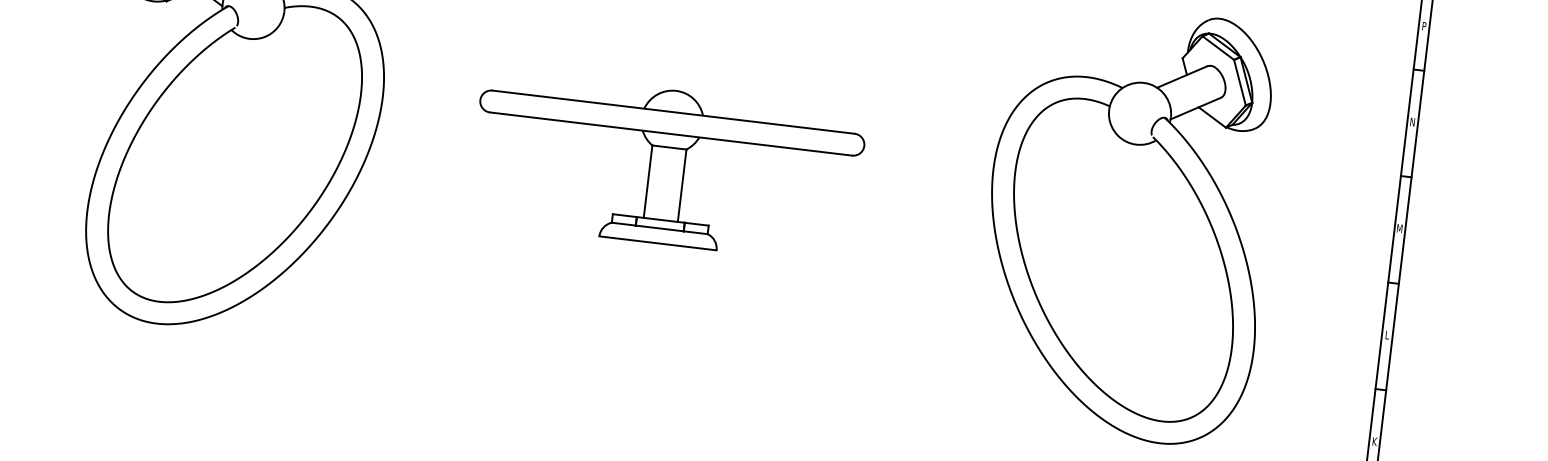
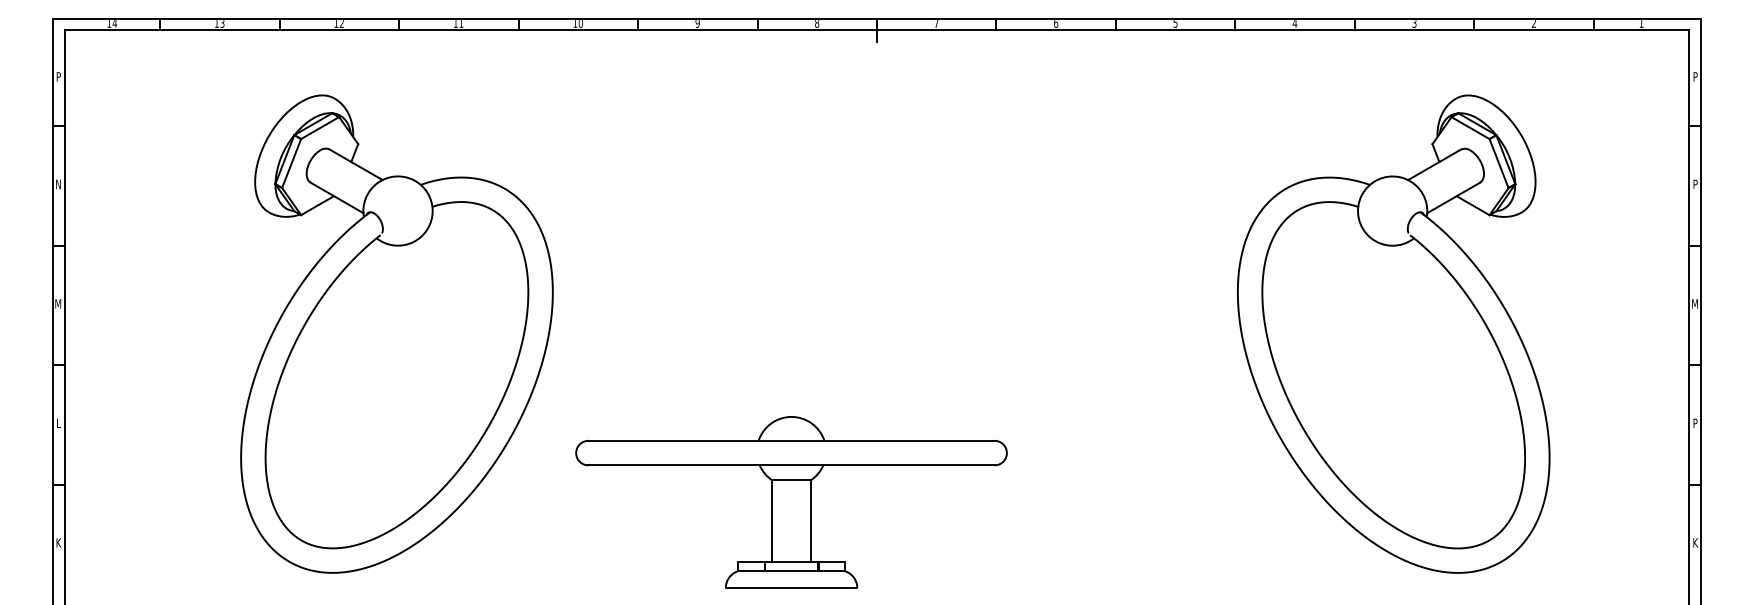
text: (1411, 122) -> (1694, 184), N -> P
part: (667, 167) -> (791, 502), moved
text: (1387, 334) -> (1695, 422), L -> P

